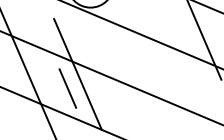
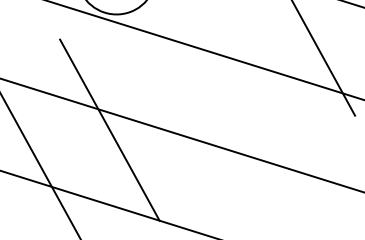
line: (67, 88) -> (94, 155), removed

